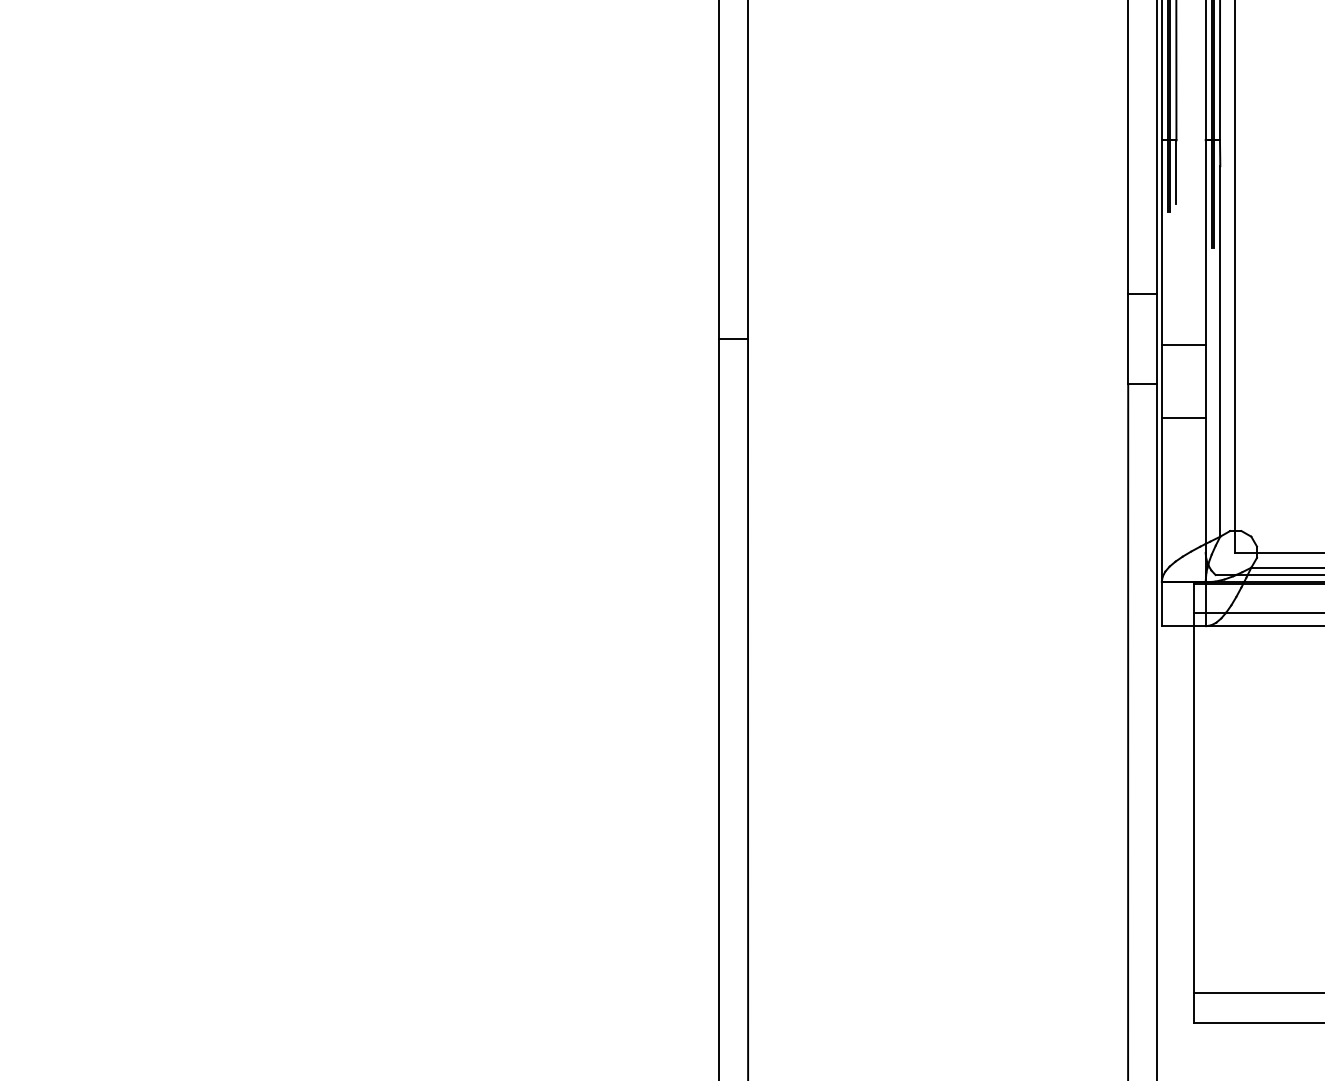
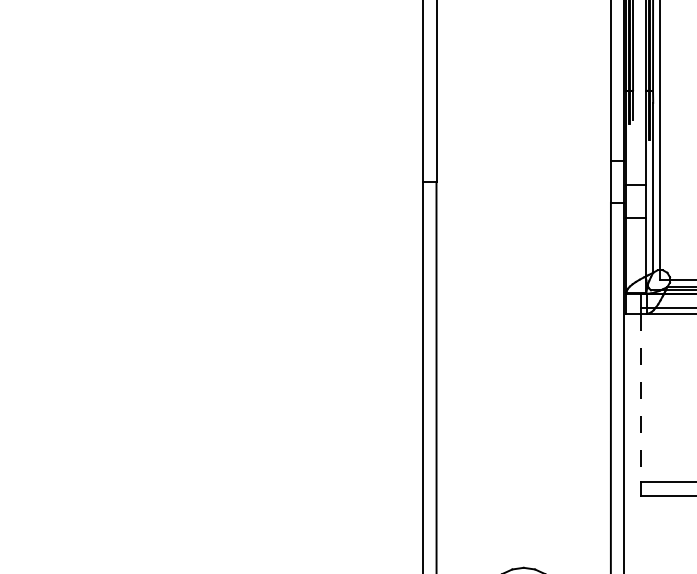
line: (1194, 810) -> (641, 398), solid -> dashed

